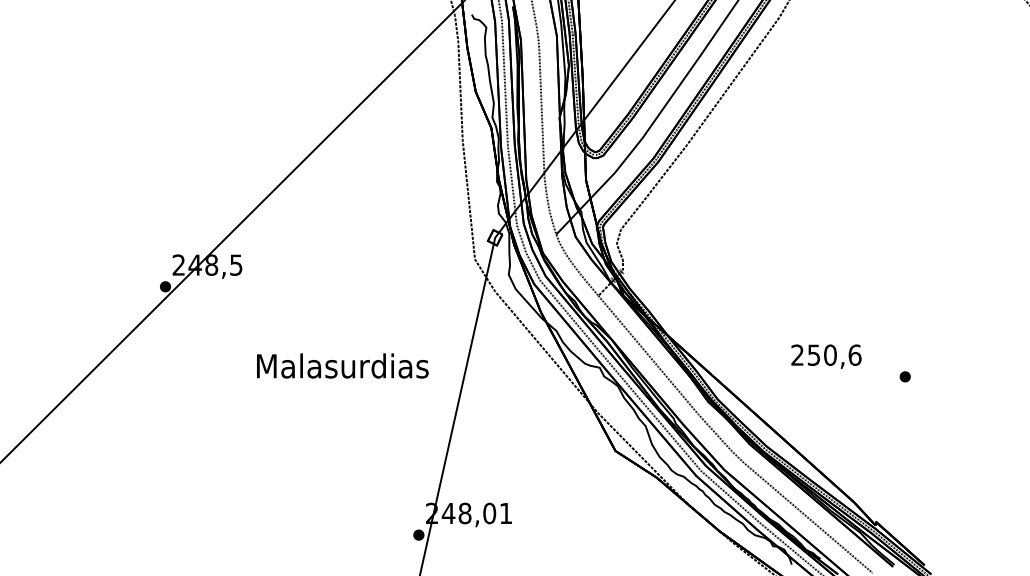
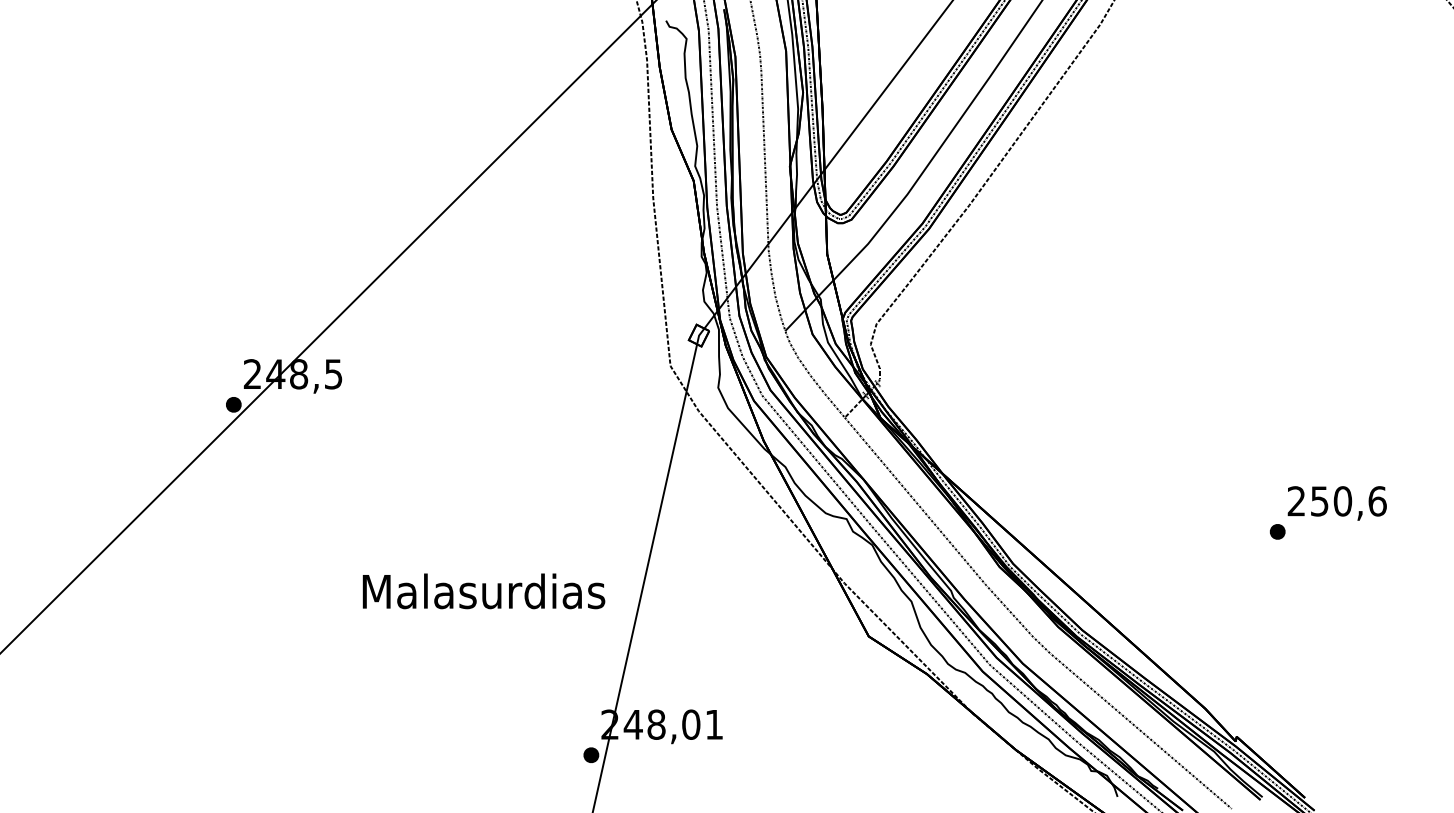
text: (826, 356) -> (1337, 503), moved
text: (342, 365) -> (483, 590), moved

